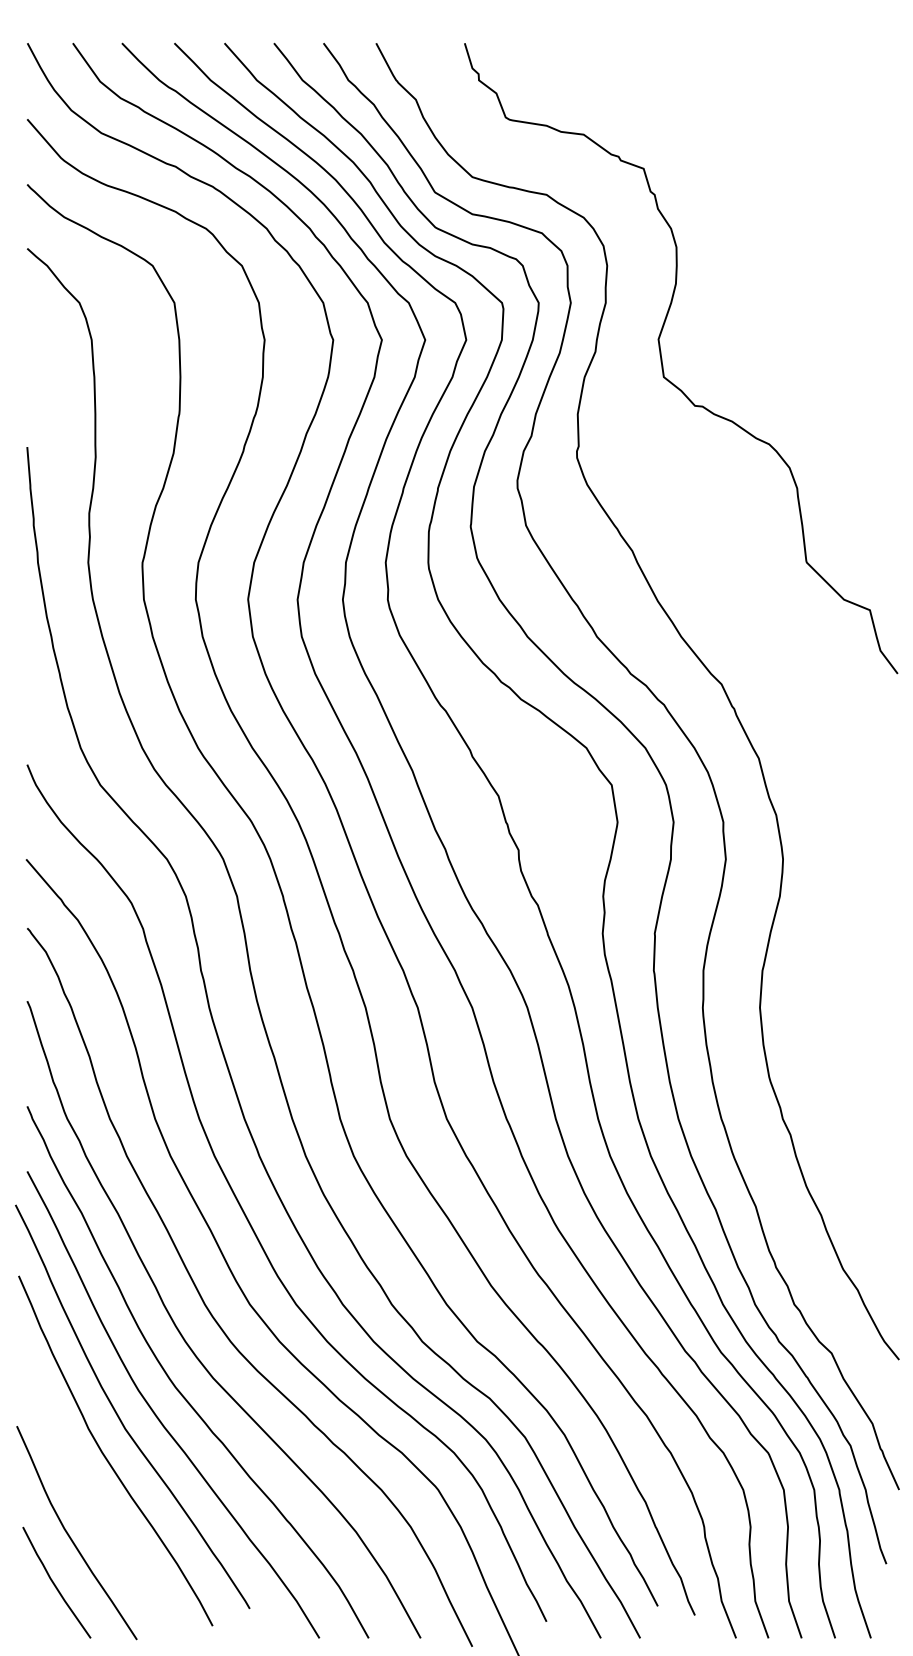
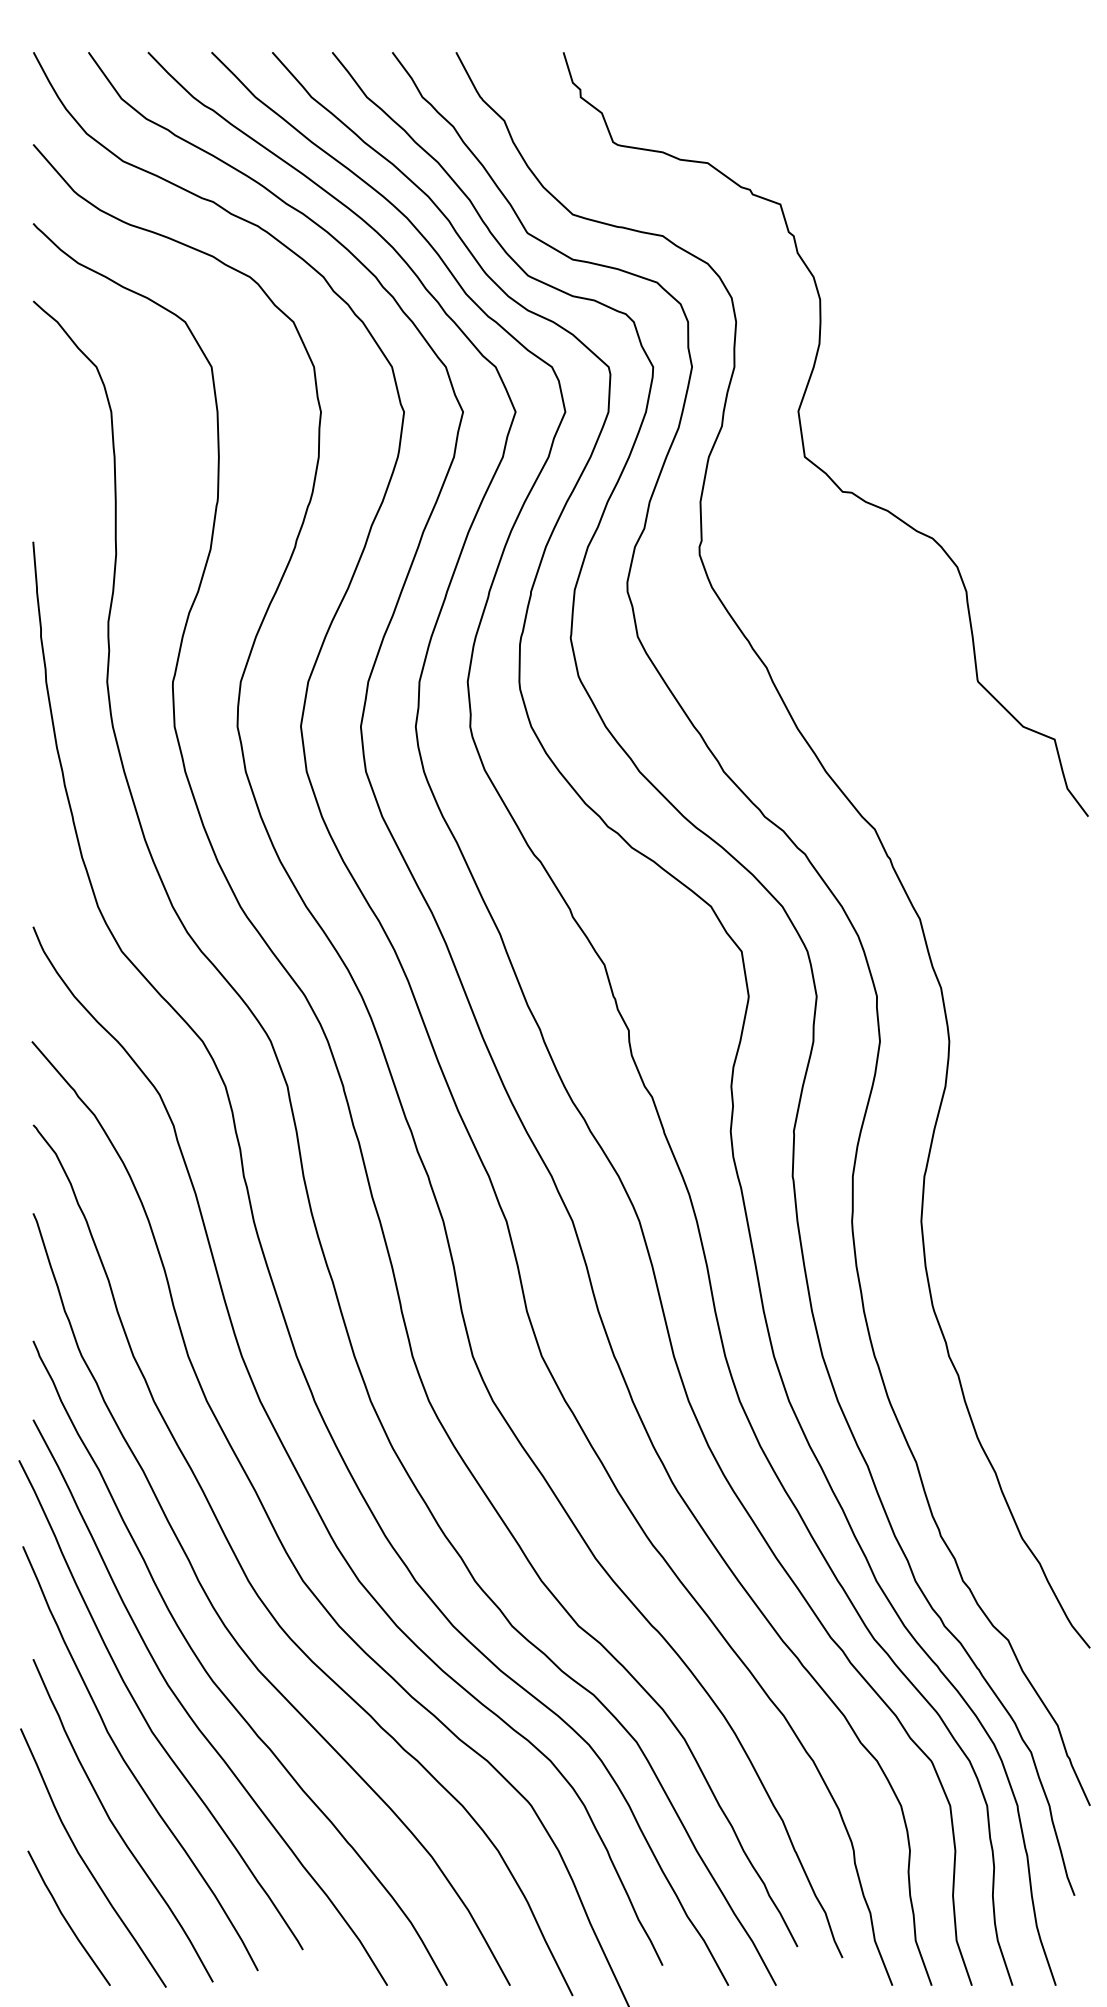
curve: (94, 1505) -> (114, 1824), added

